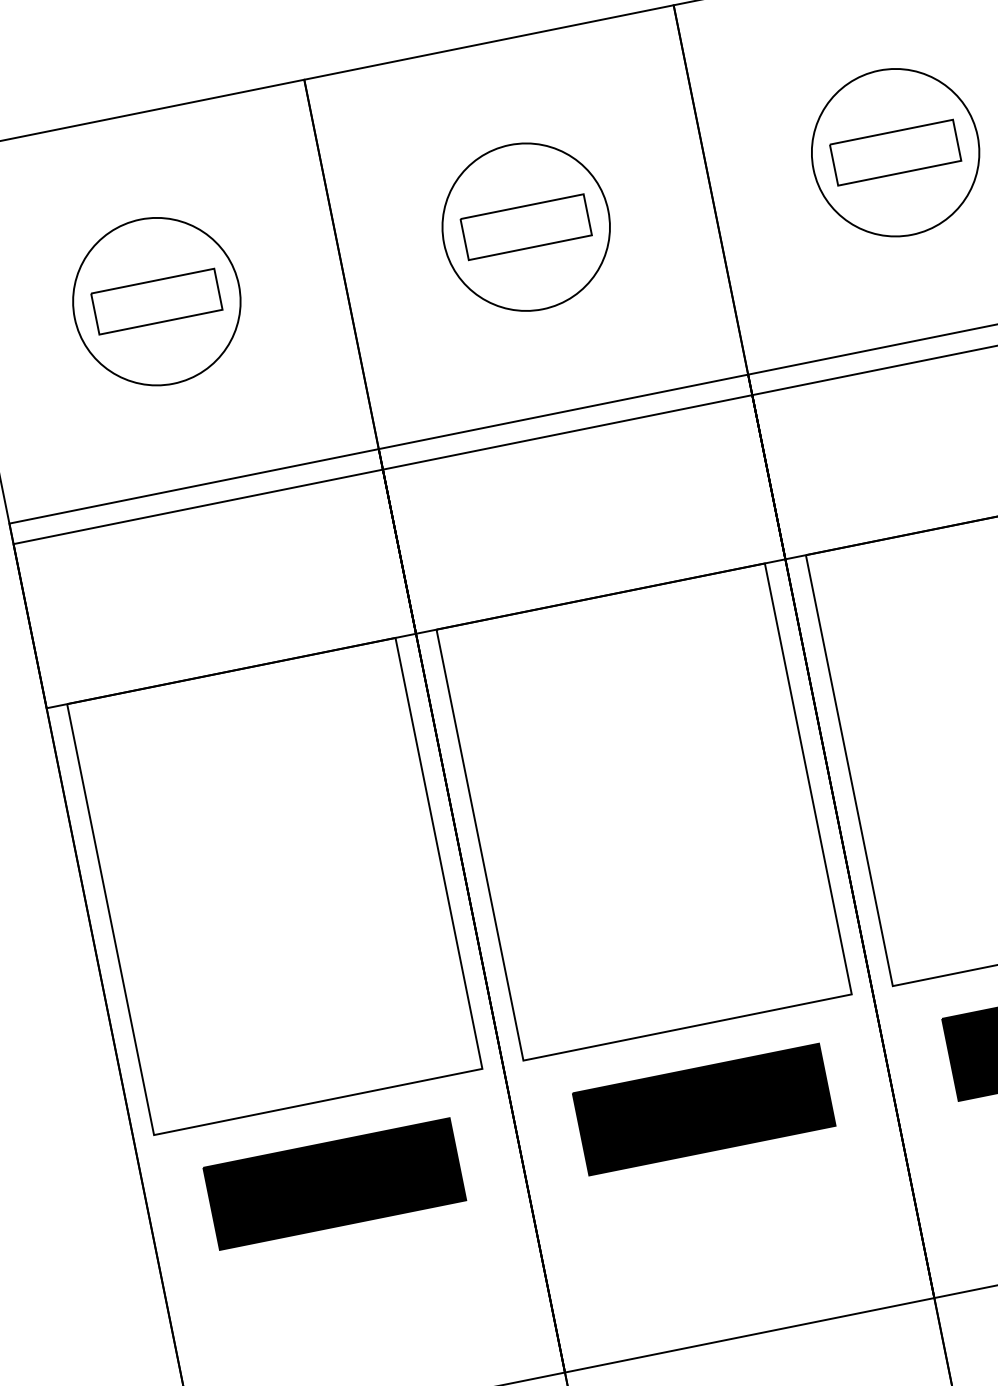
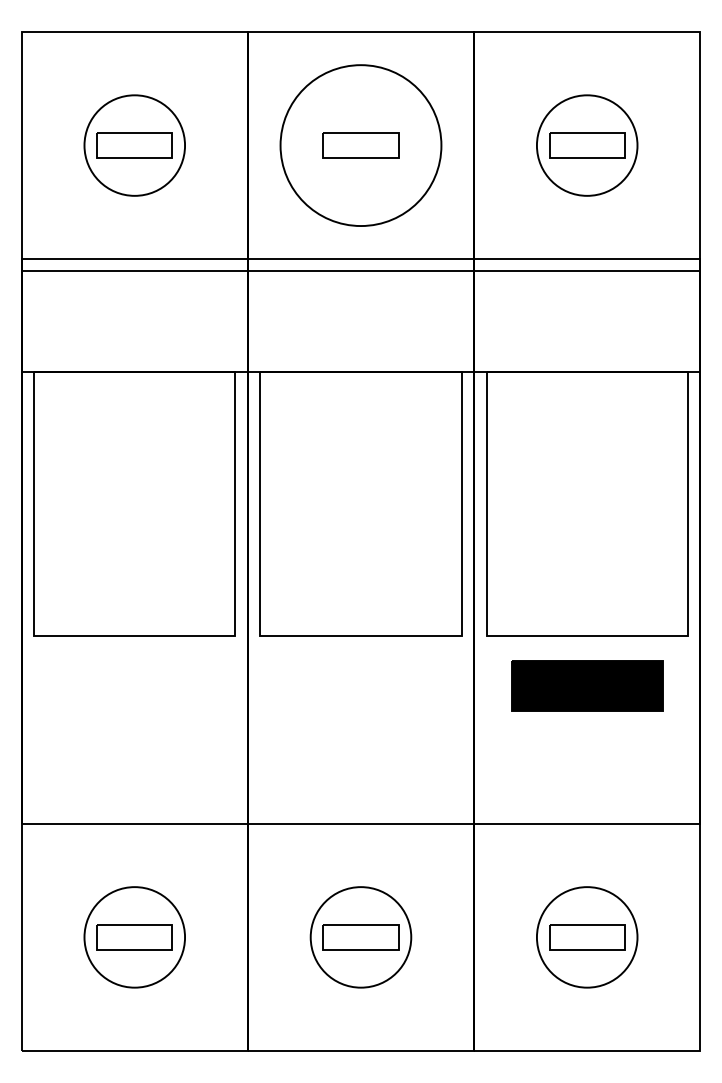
circle: (525, 227) -> (360, 145), size x1.6
part: (703, 1108) -> (360, 685), removed
part: (334, 1183) -> (134, 685), removed

